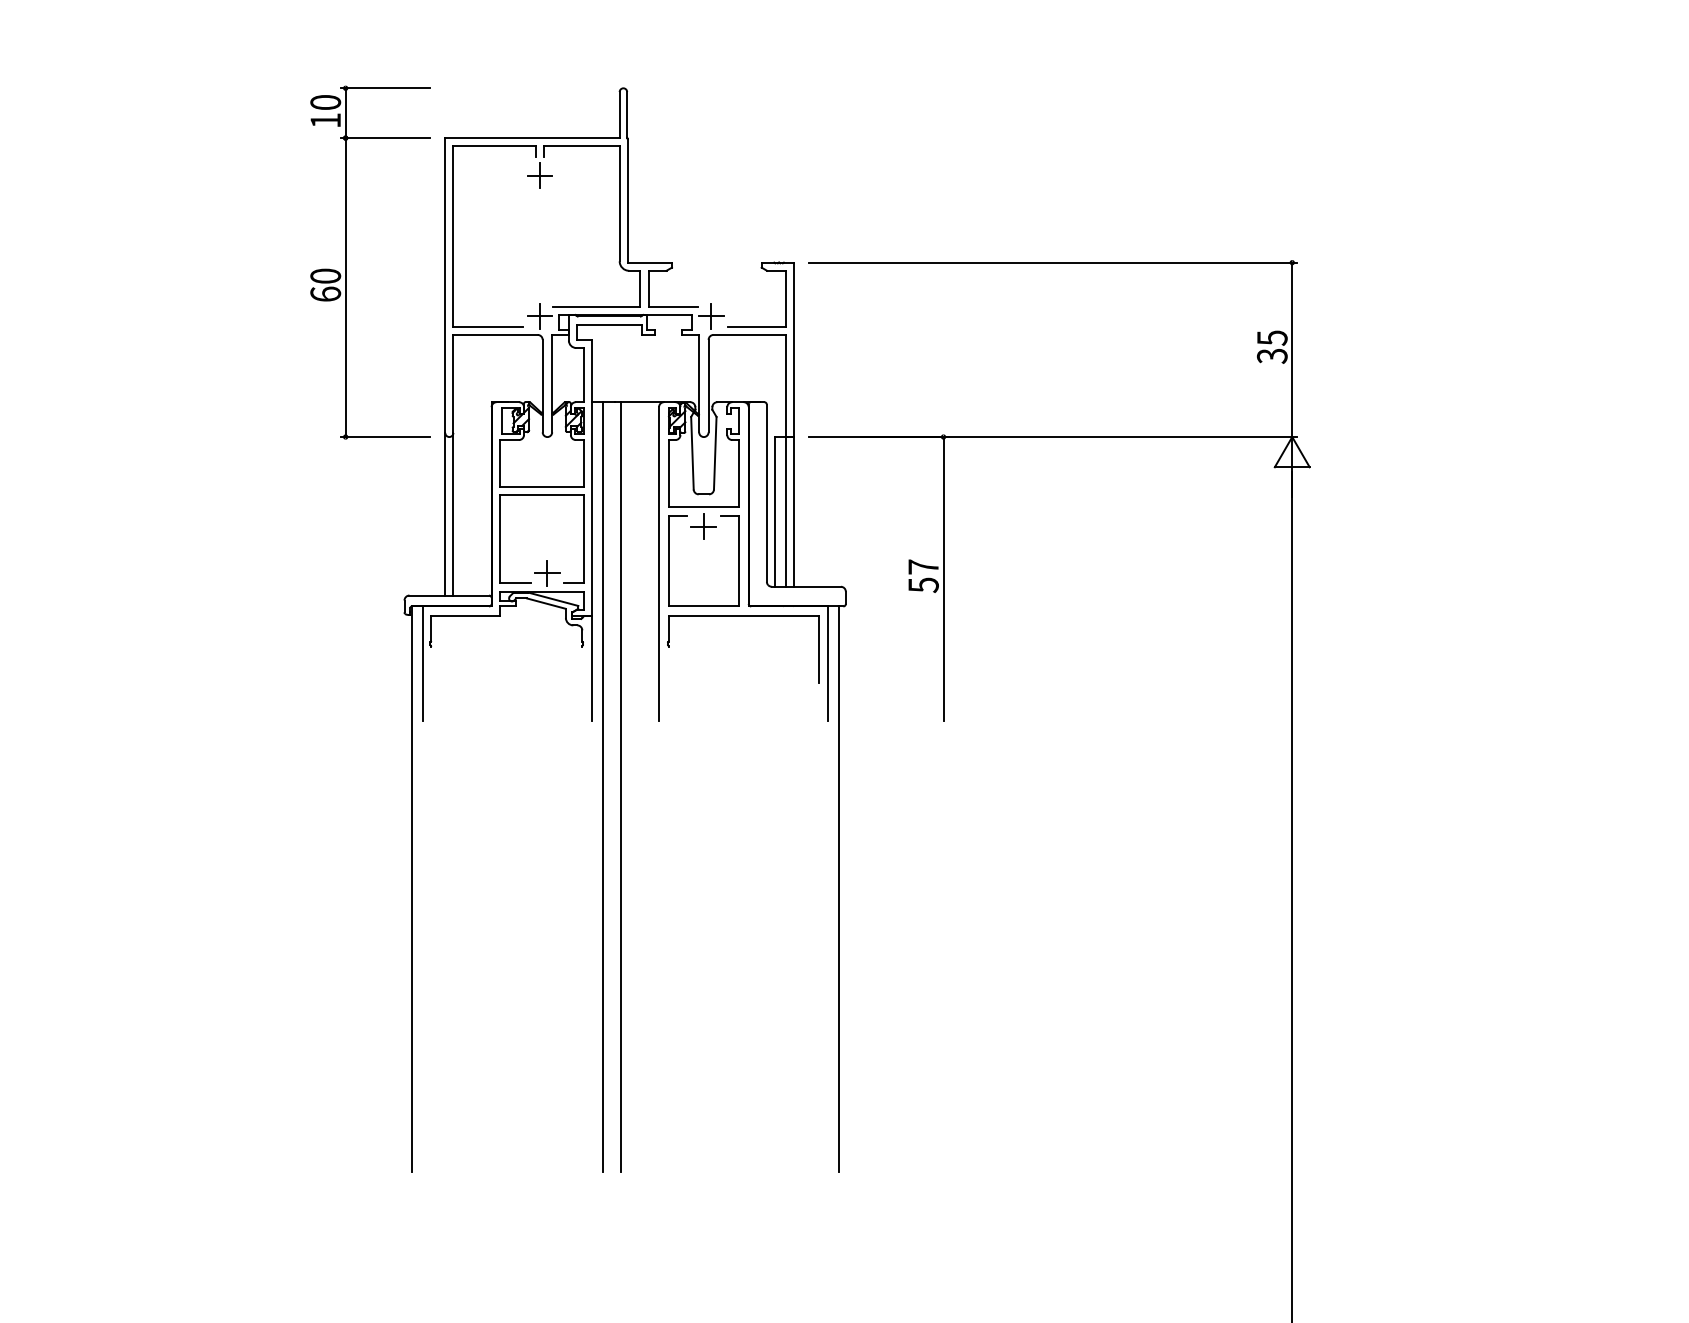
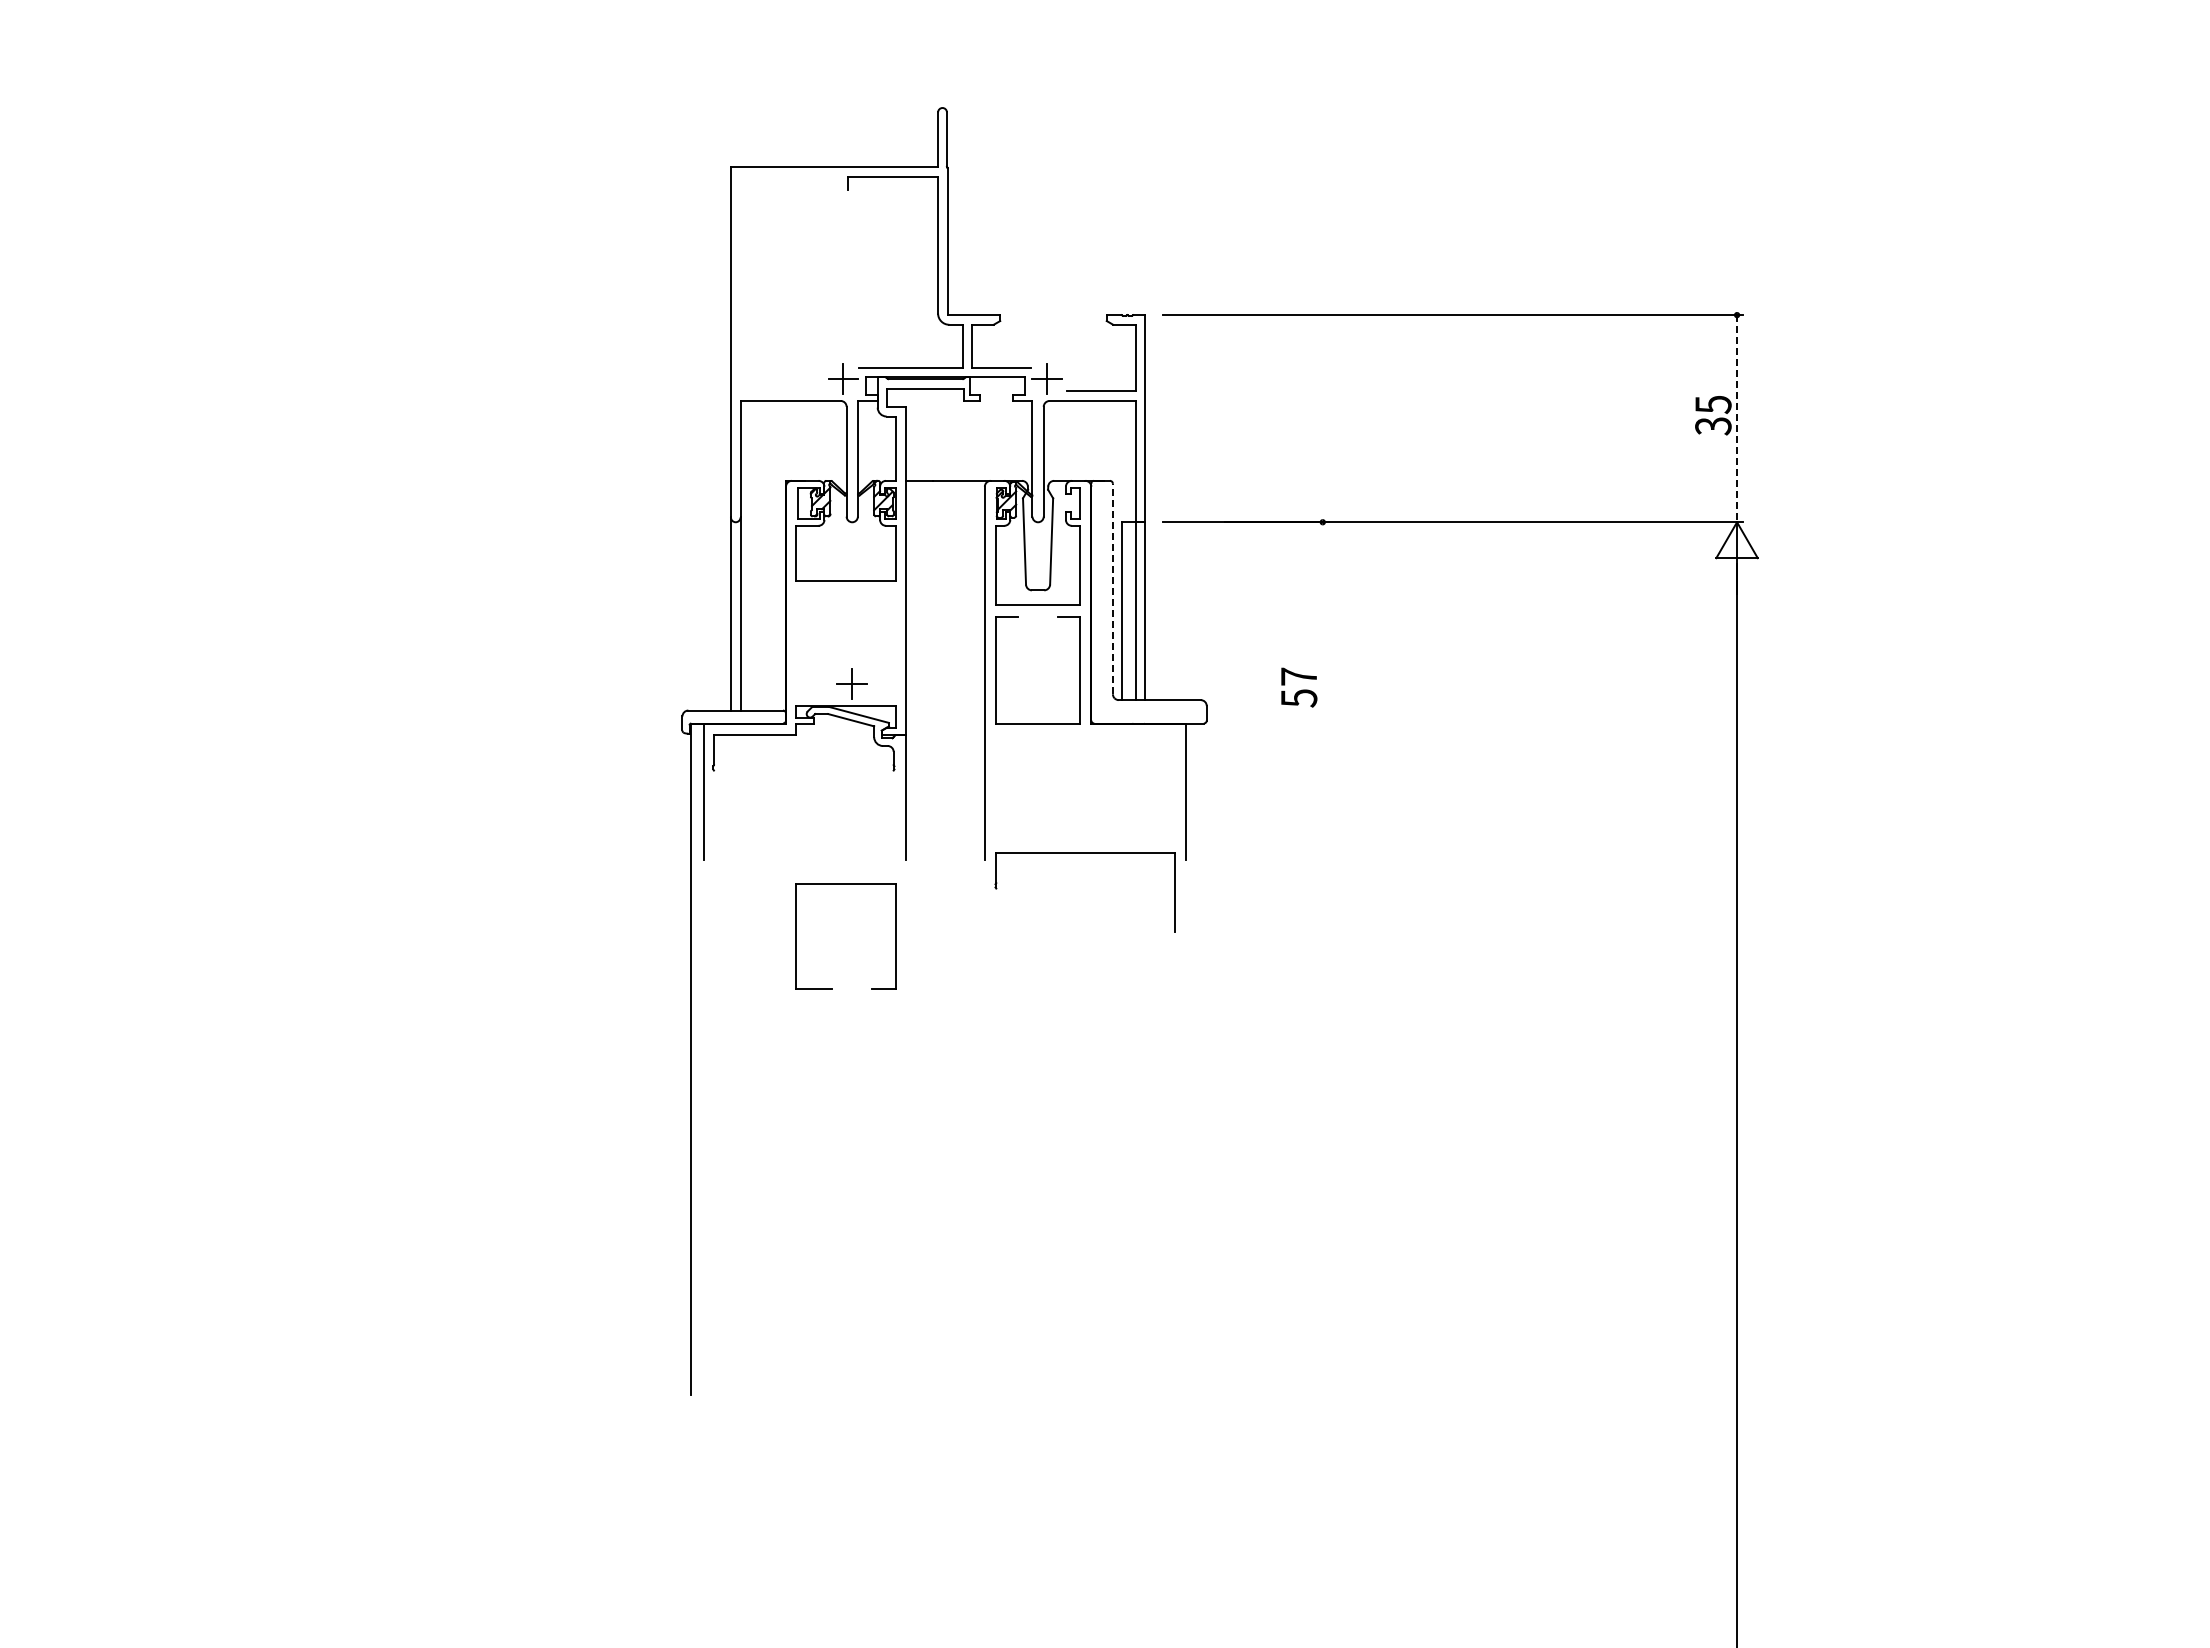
part: (454, 236) -> (741, 283), removed
part: (346, 262) -> (613, 314), removed
line: (1292, 349) -> (1737, 418), solid -> dashed
line: (766, 492) -> (1112, 588), solid -> dashed
part: (703, 526) -> (1037, 628), removed
part: (500, 539) -> (796, 936), moved
line: (943, 578) -> (1322, 690), removed
part: (742, 616) -> (1084, 853), moved
line: (603, 786) -> (918, 937), removed
line: (620, 786) -> (939, 937), removed
line: (839, 889) -> (1199, 1059), removed

